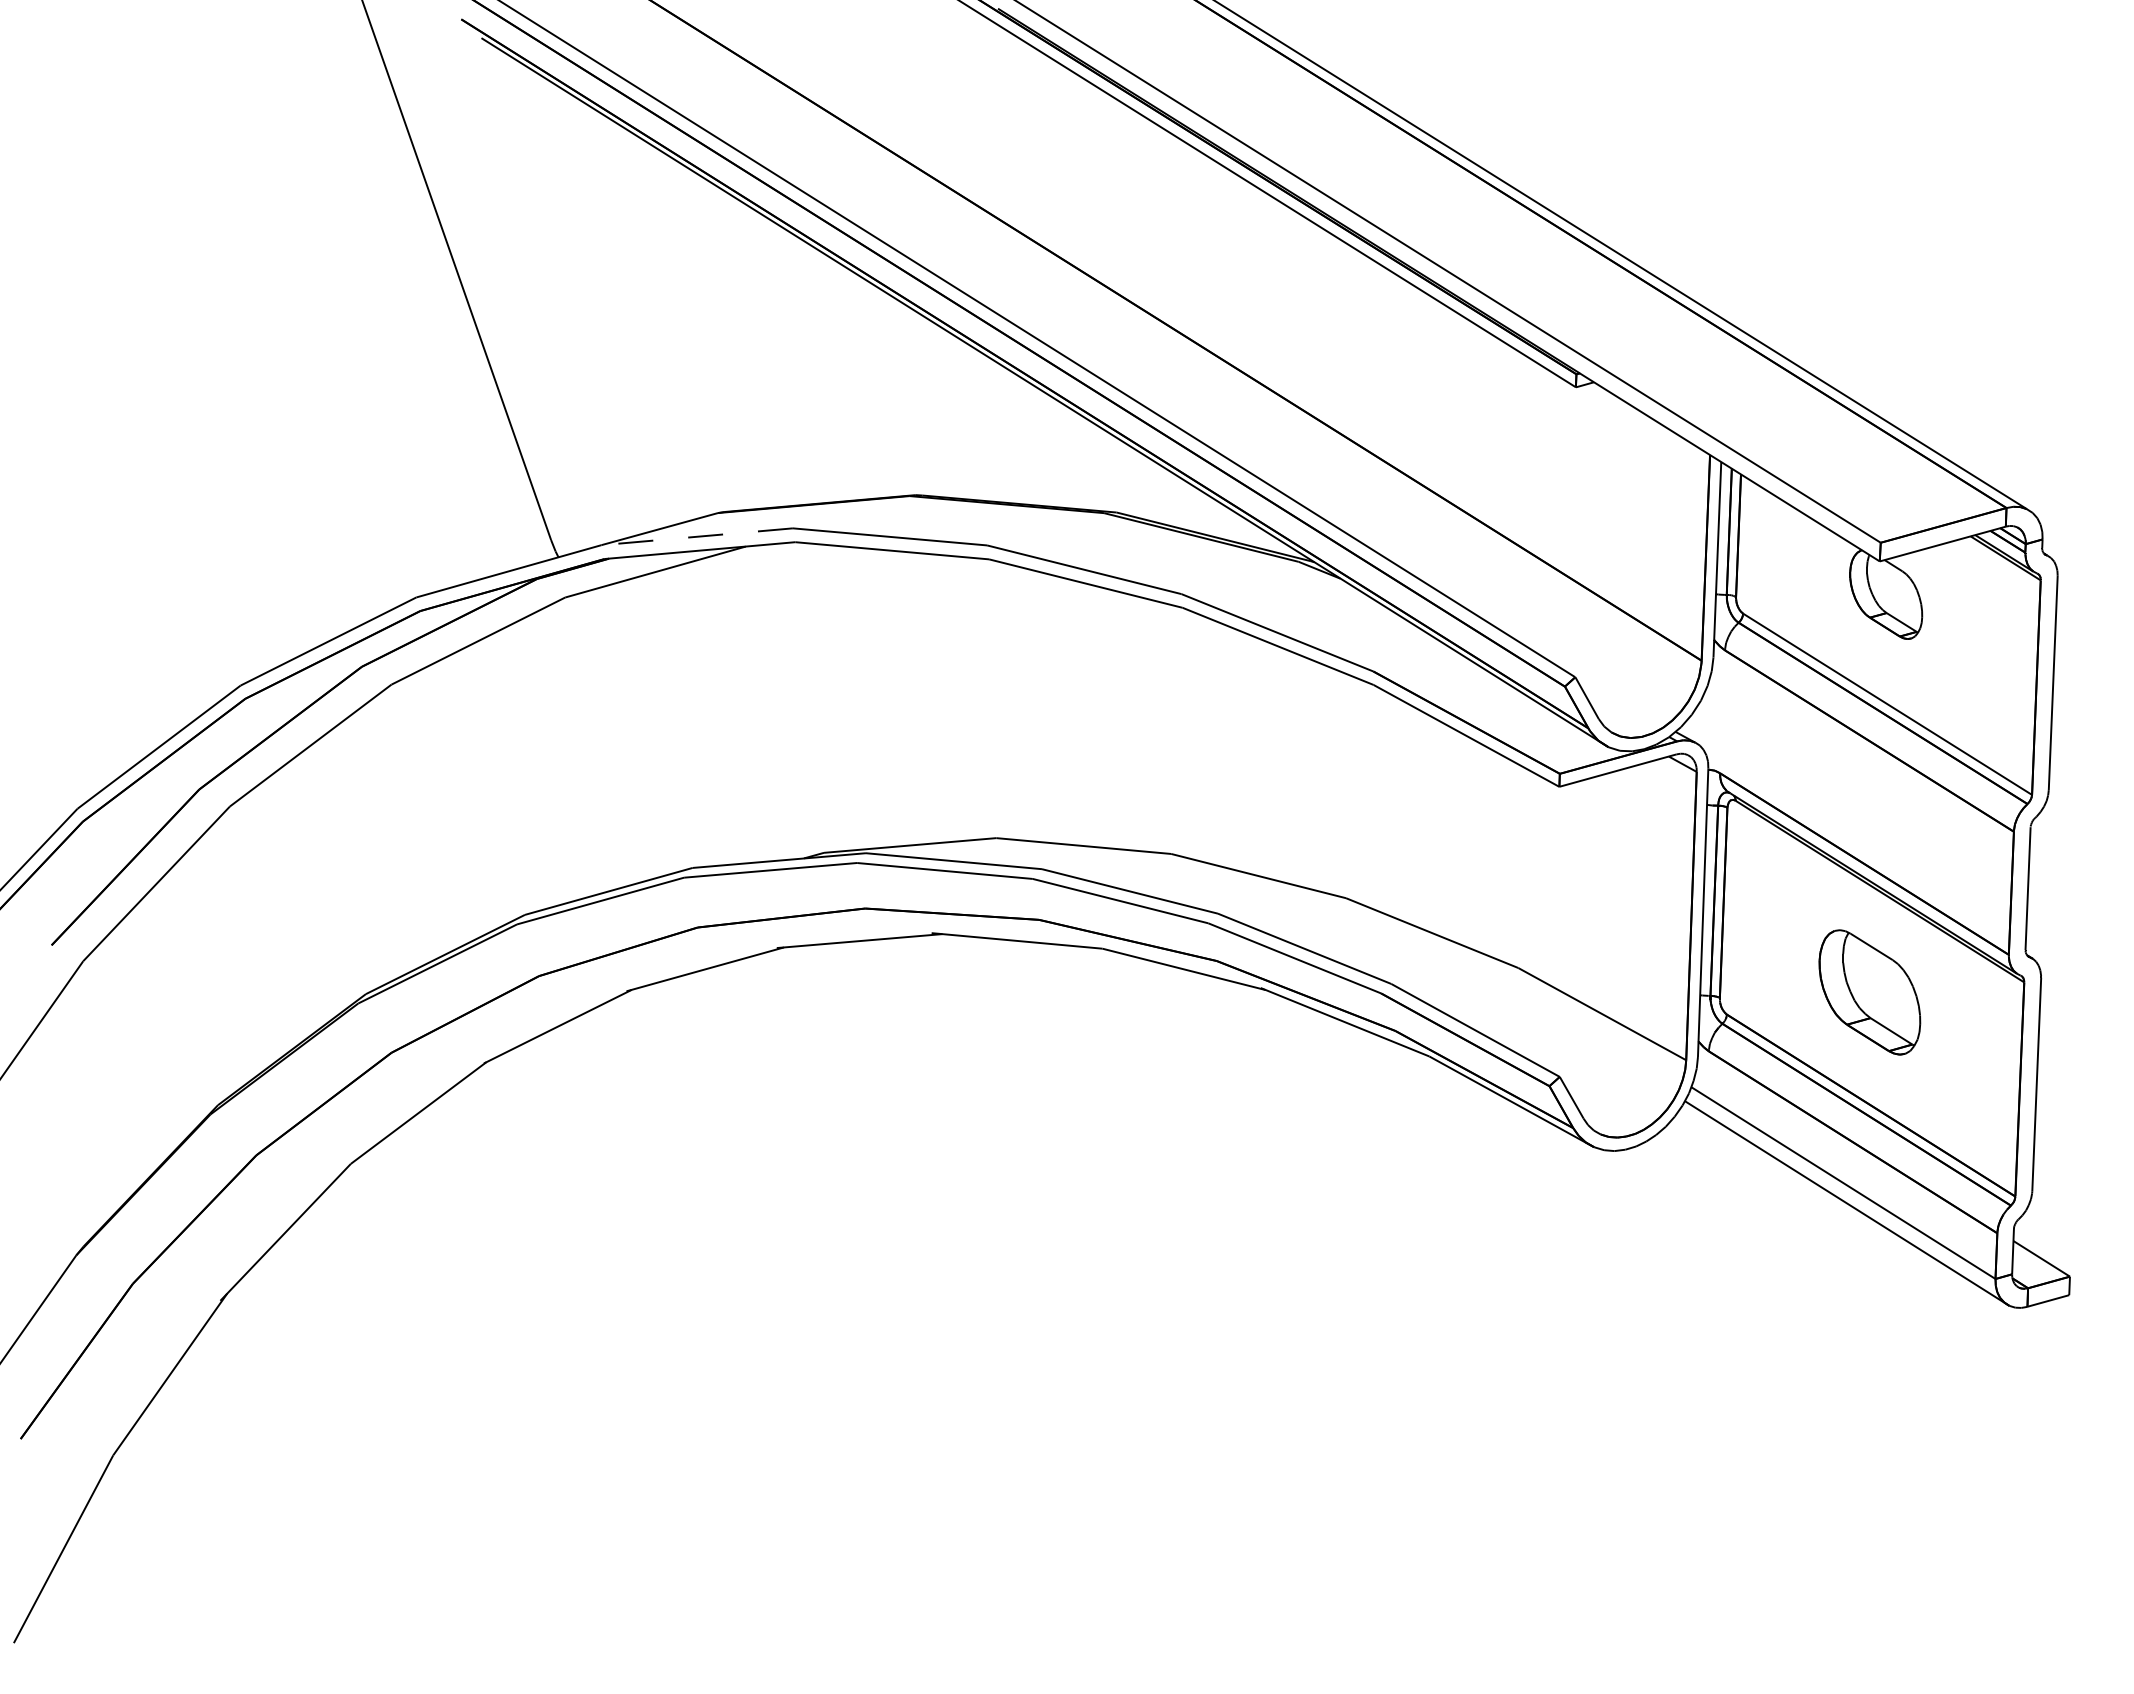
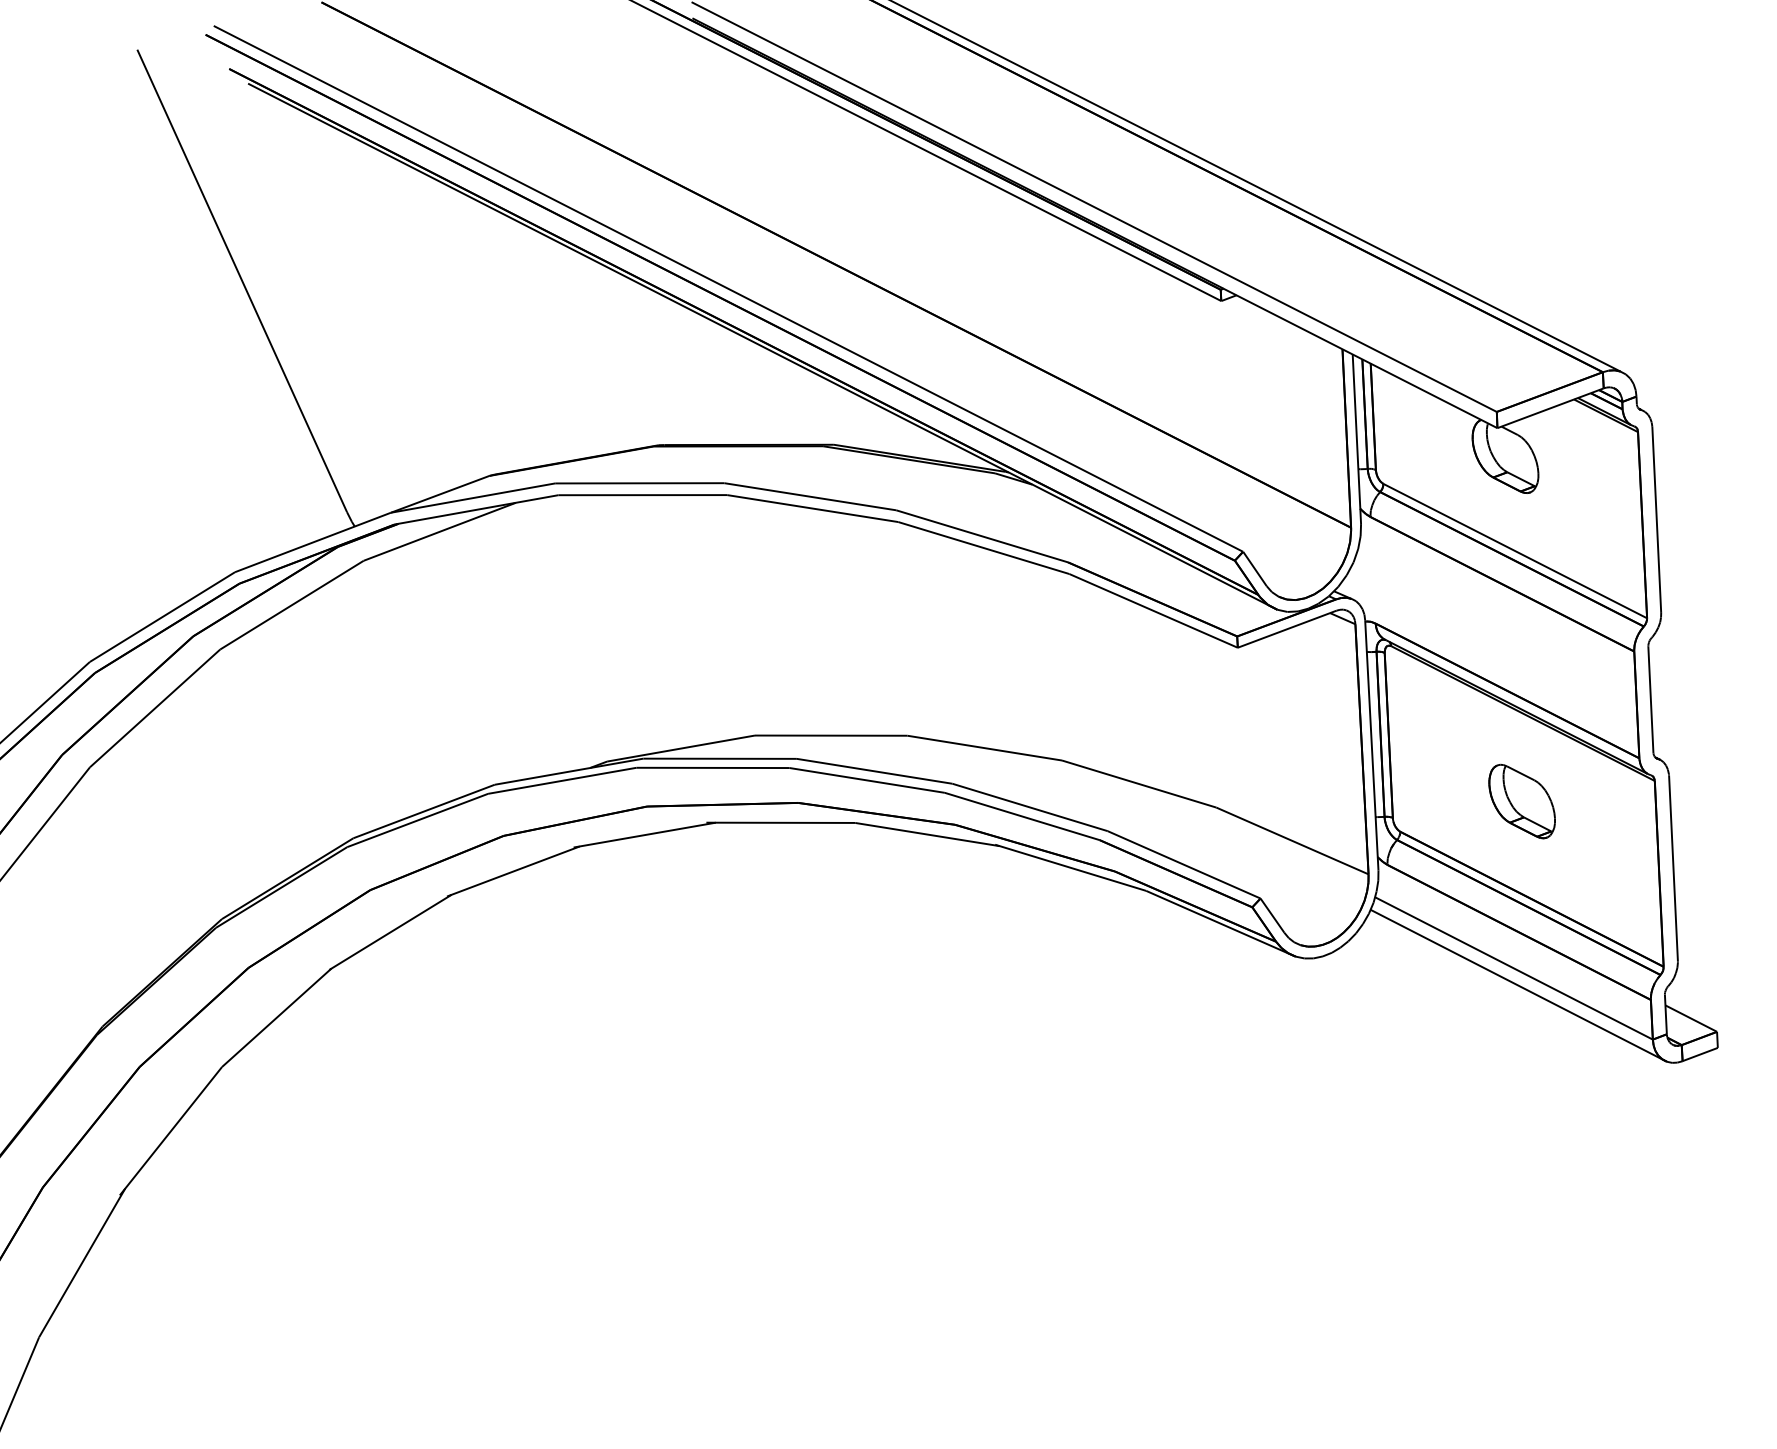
line: (696, 536) -> (472, 497), dashed -> solid
part: (1869, 992) -> (1521, 801), size x0.71

